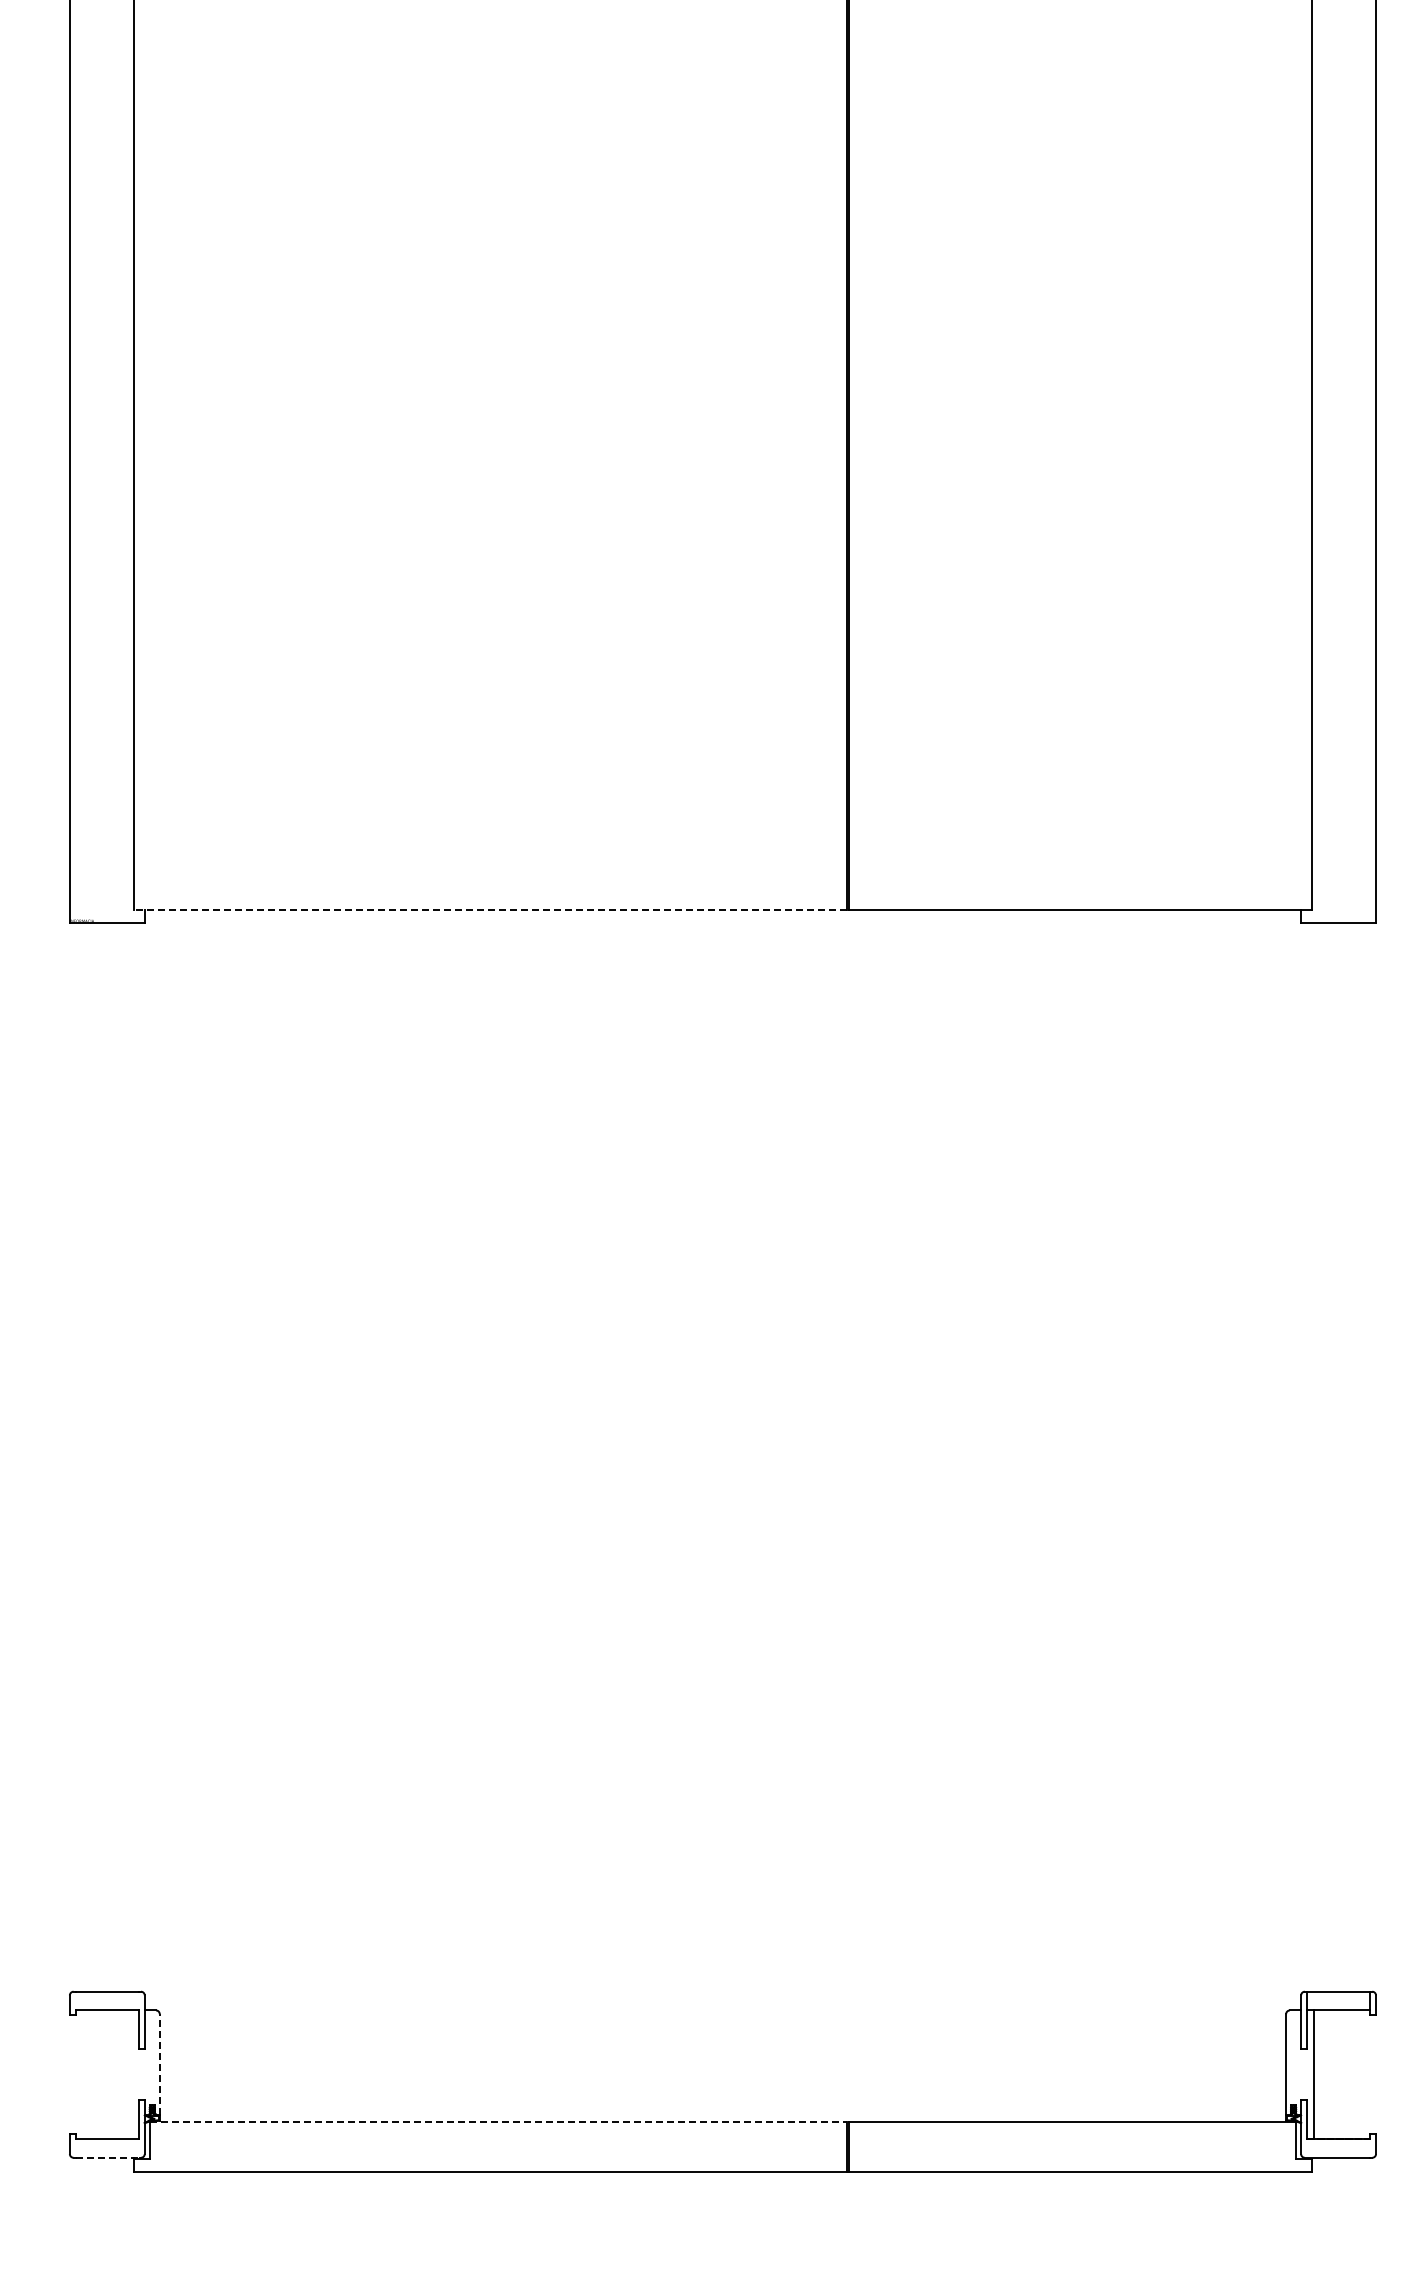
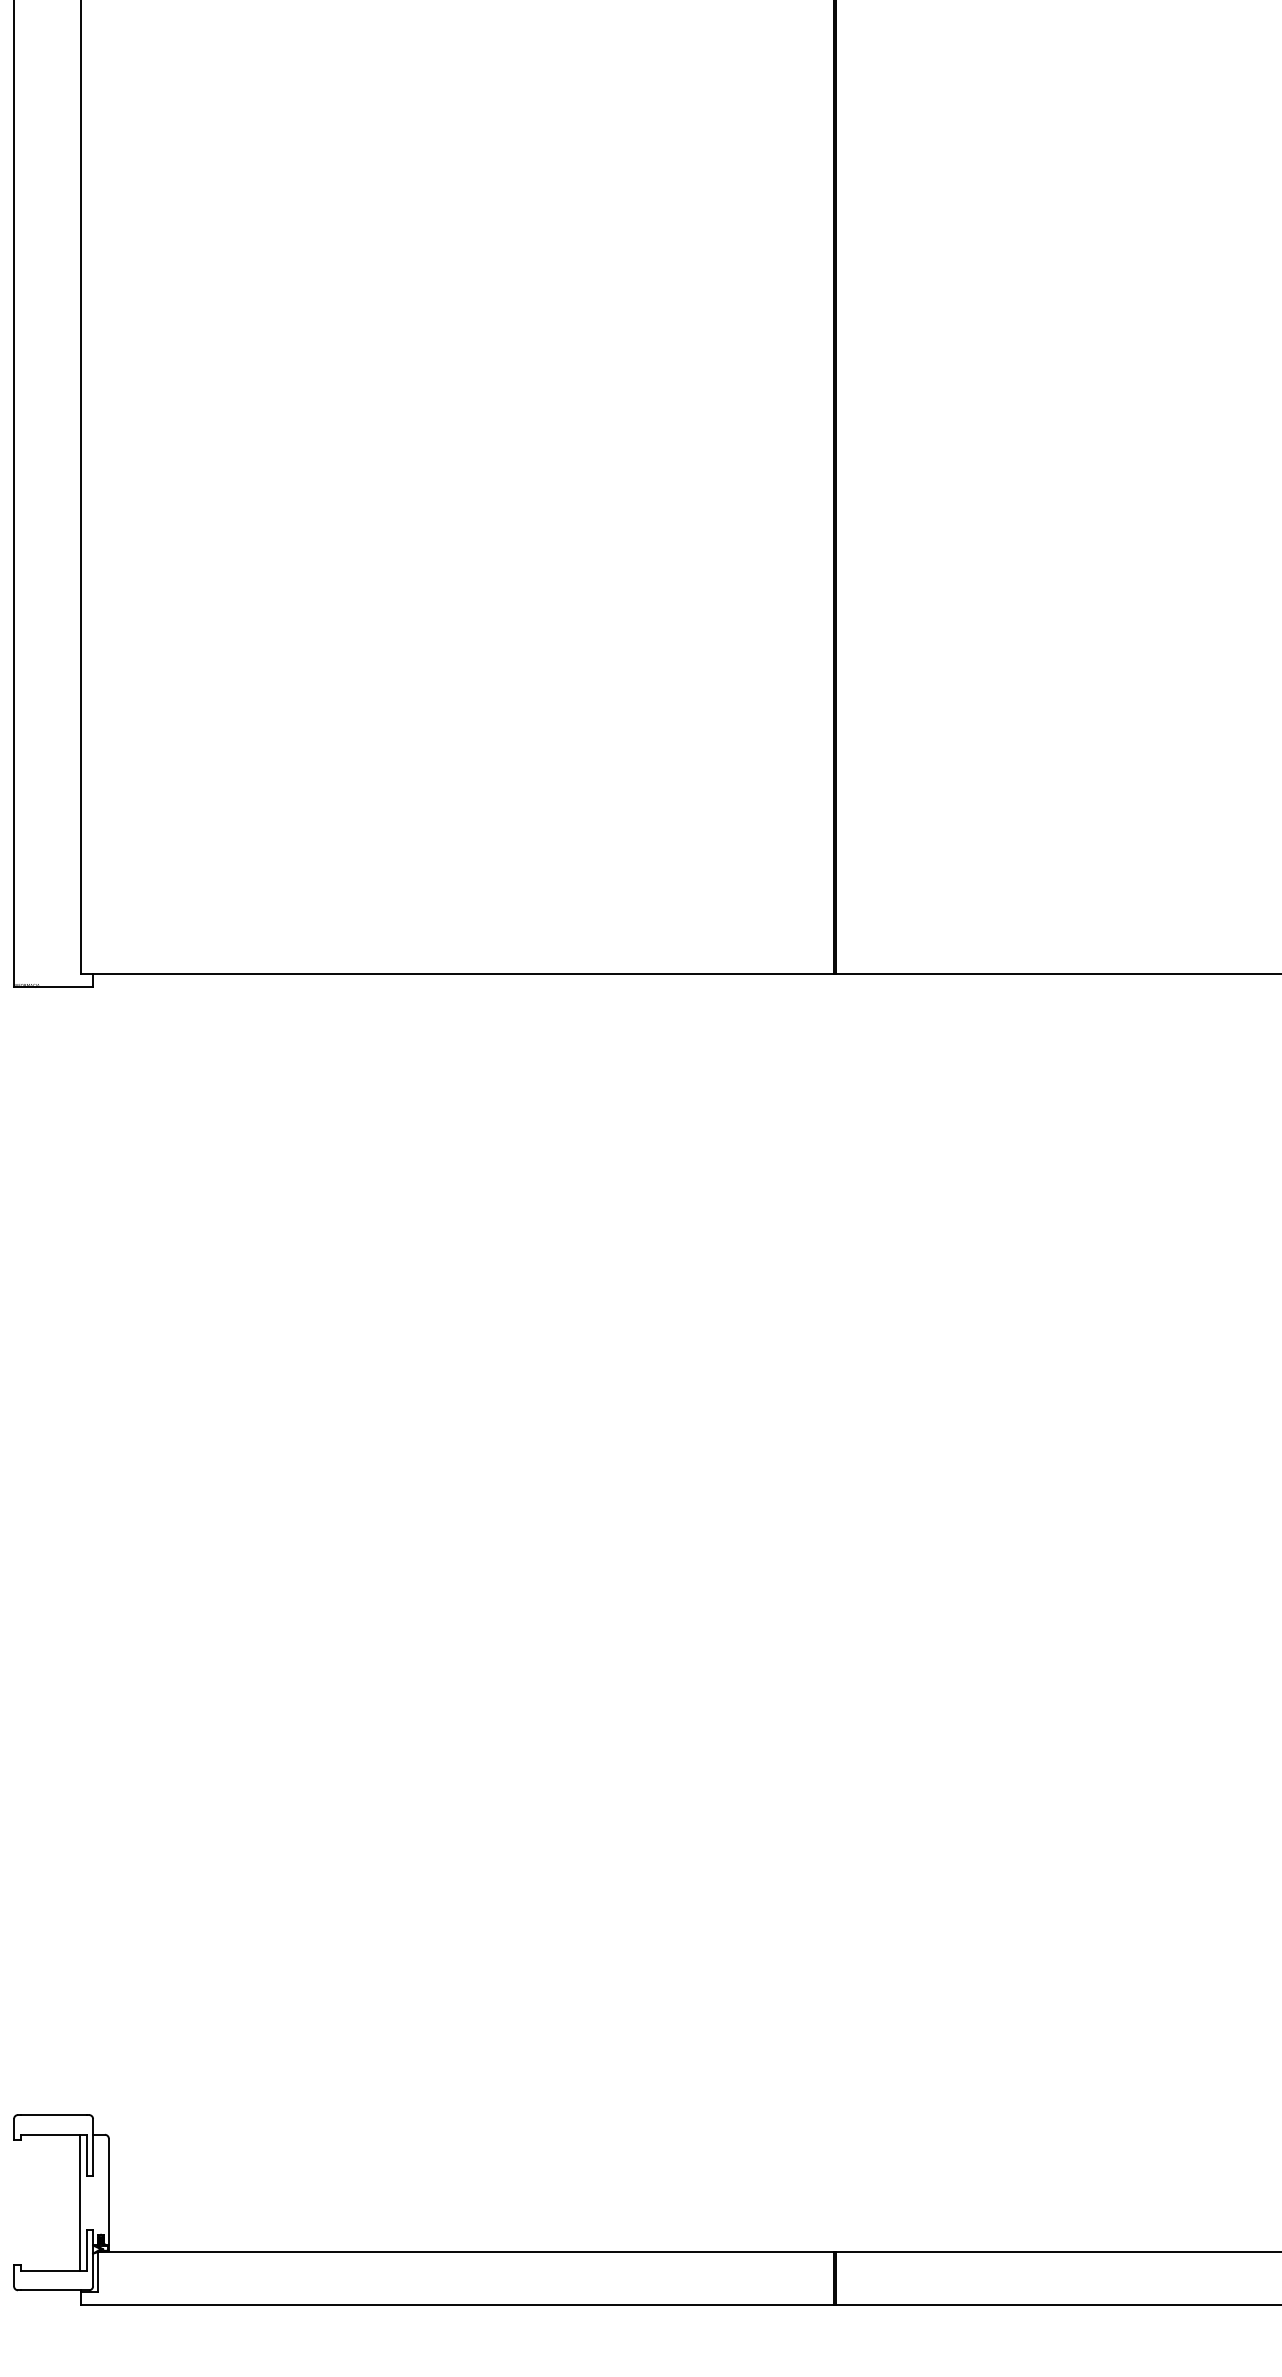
line: (490, 910) -> (457, 974), dashed -> solid
line: (159, 2064) -> (108, 2191), dashed -> solid
line: (132, 2074) -> (80, 2202), added
line: (498, 2121) -> (466, 2251), dashed -> solid
line: (108, 2157) -> (54, 2289), dashed -> solid

